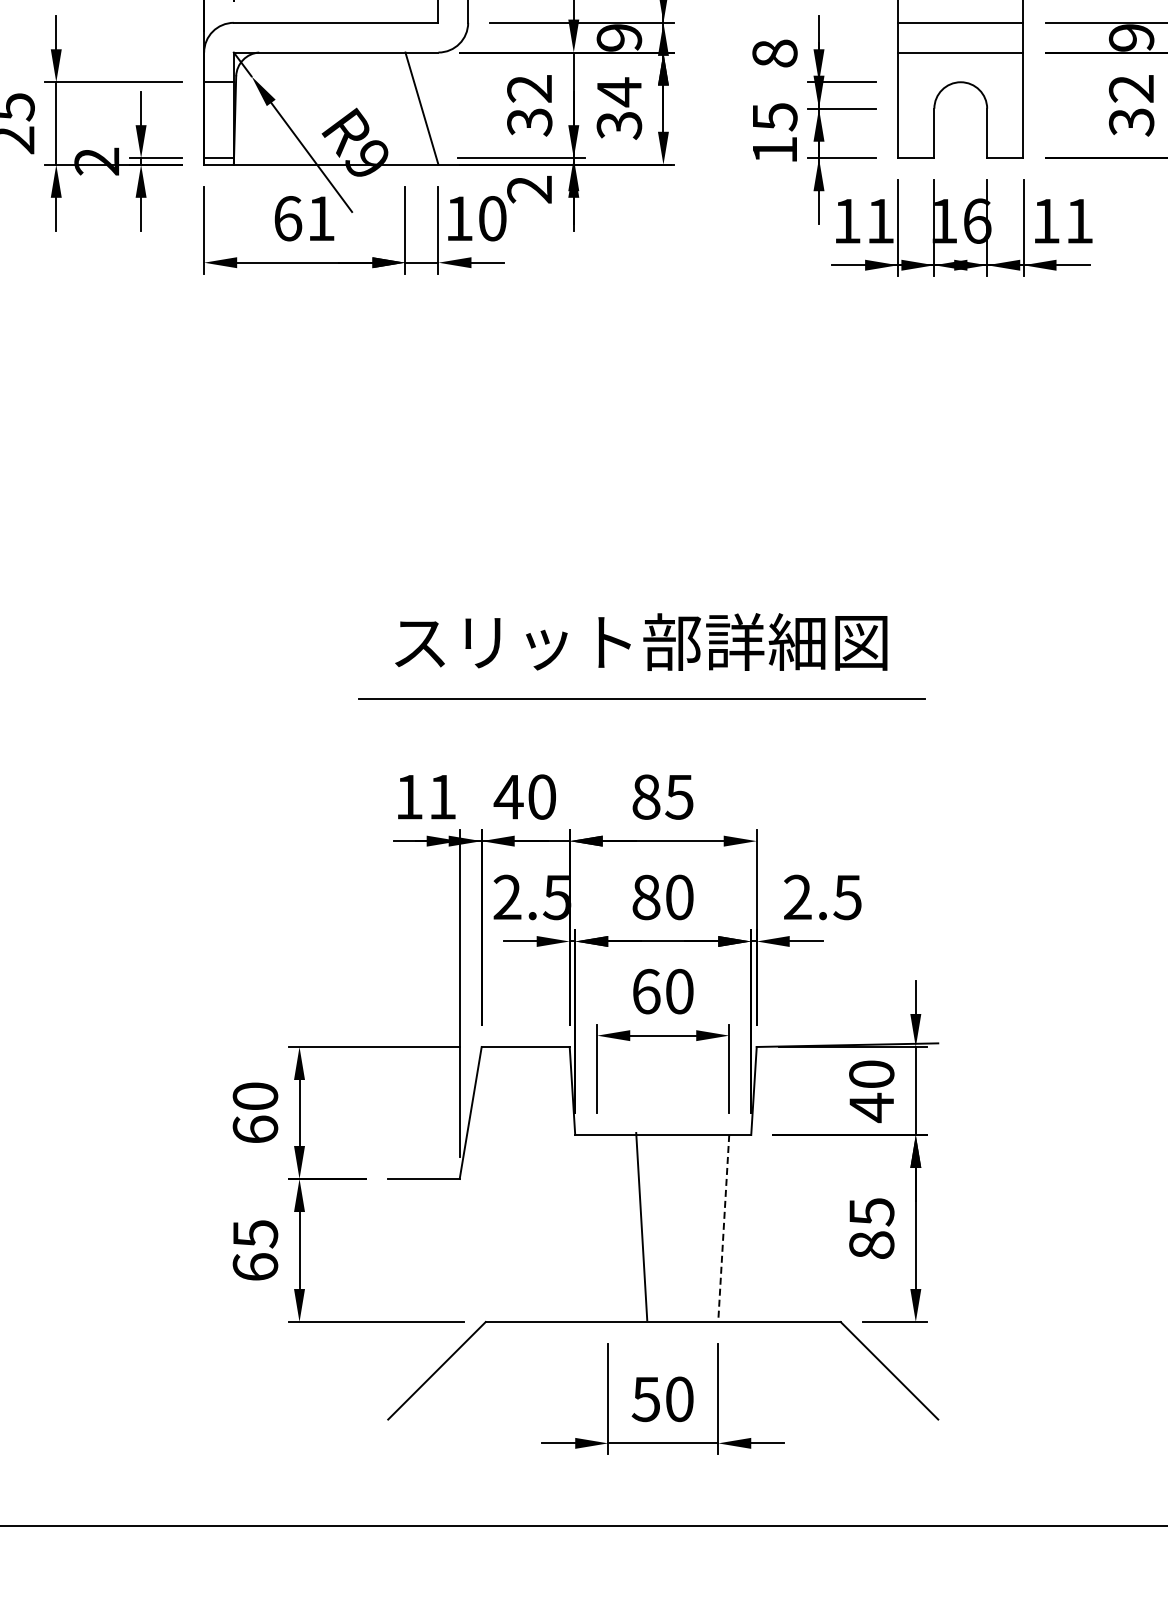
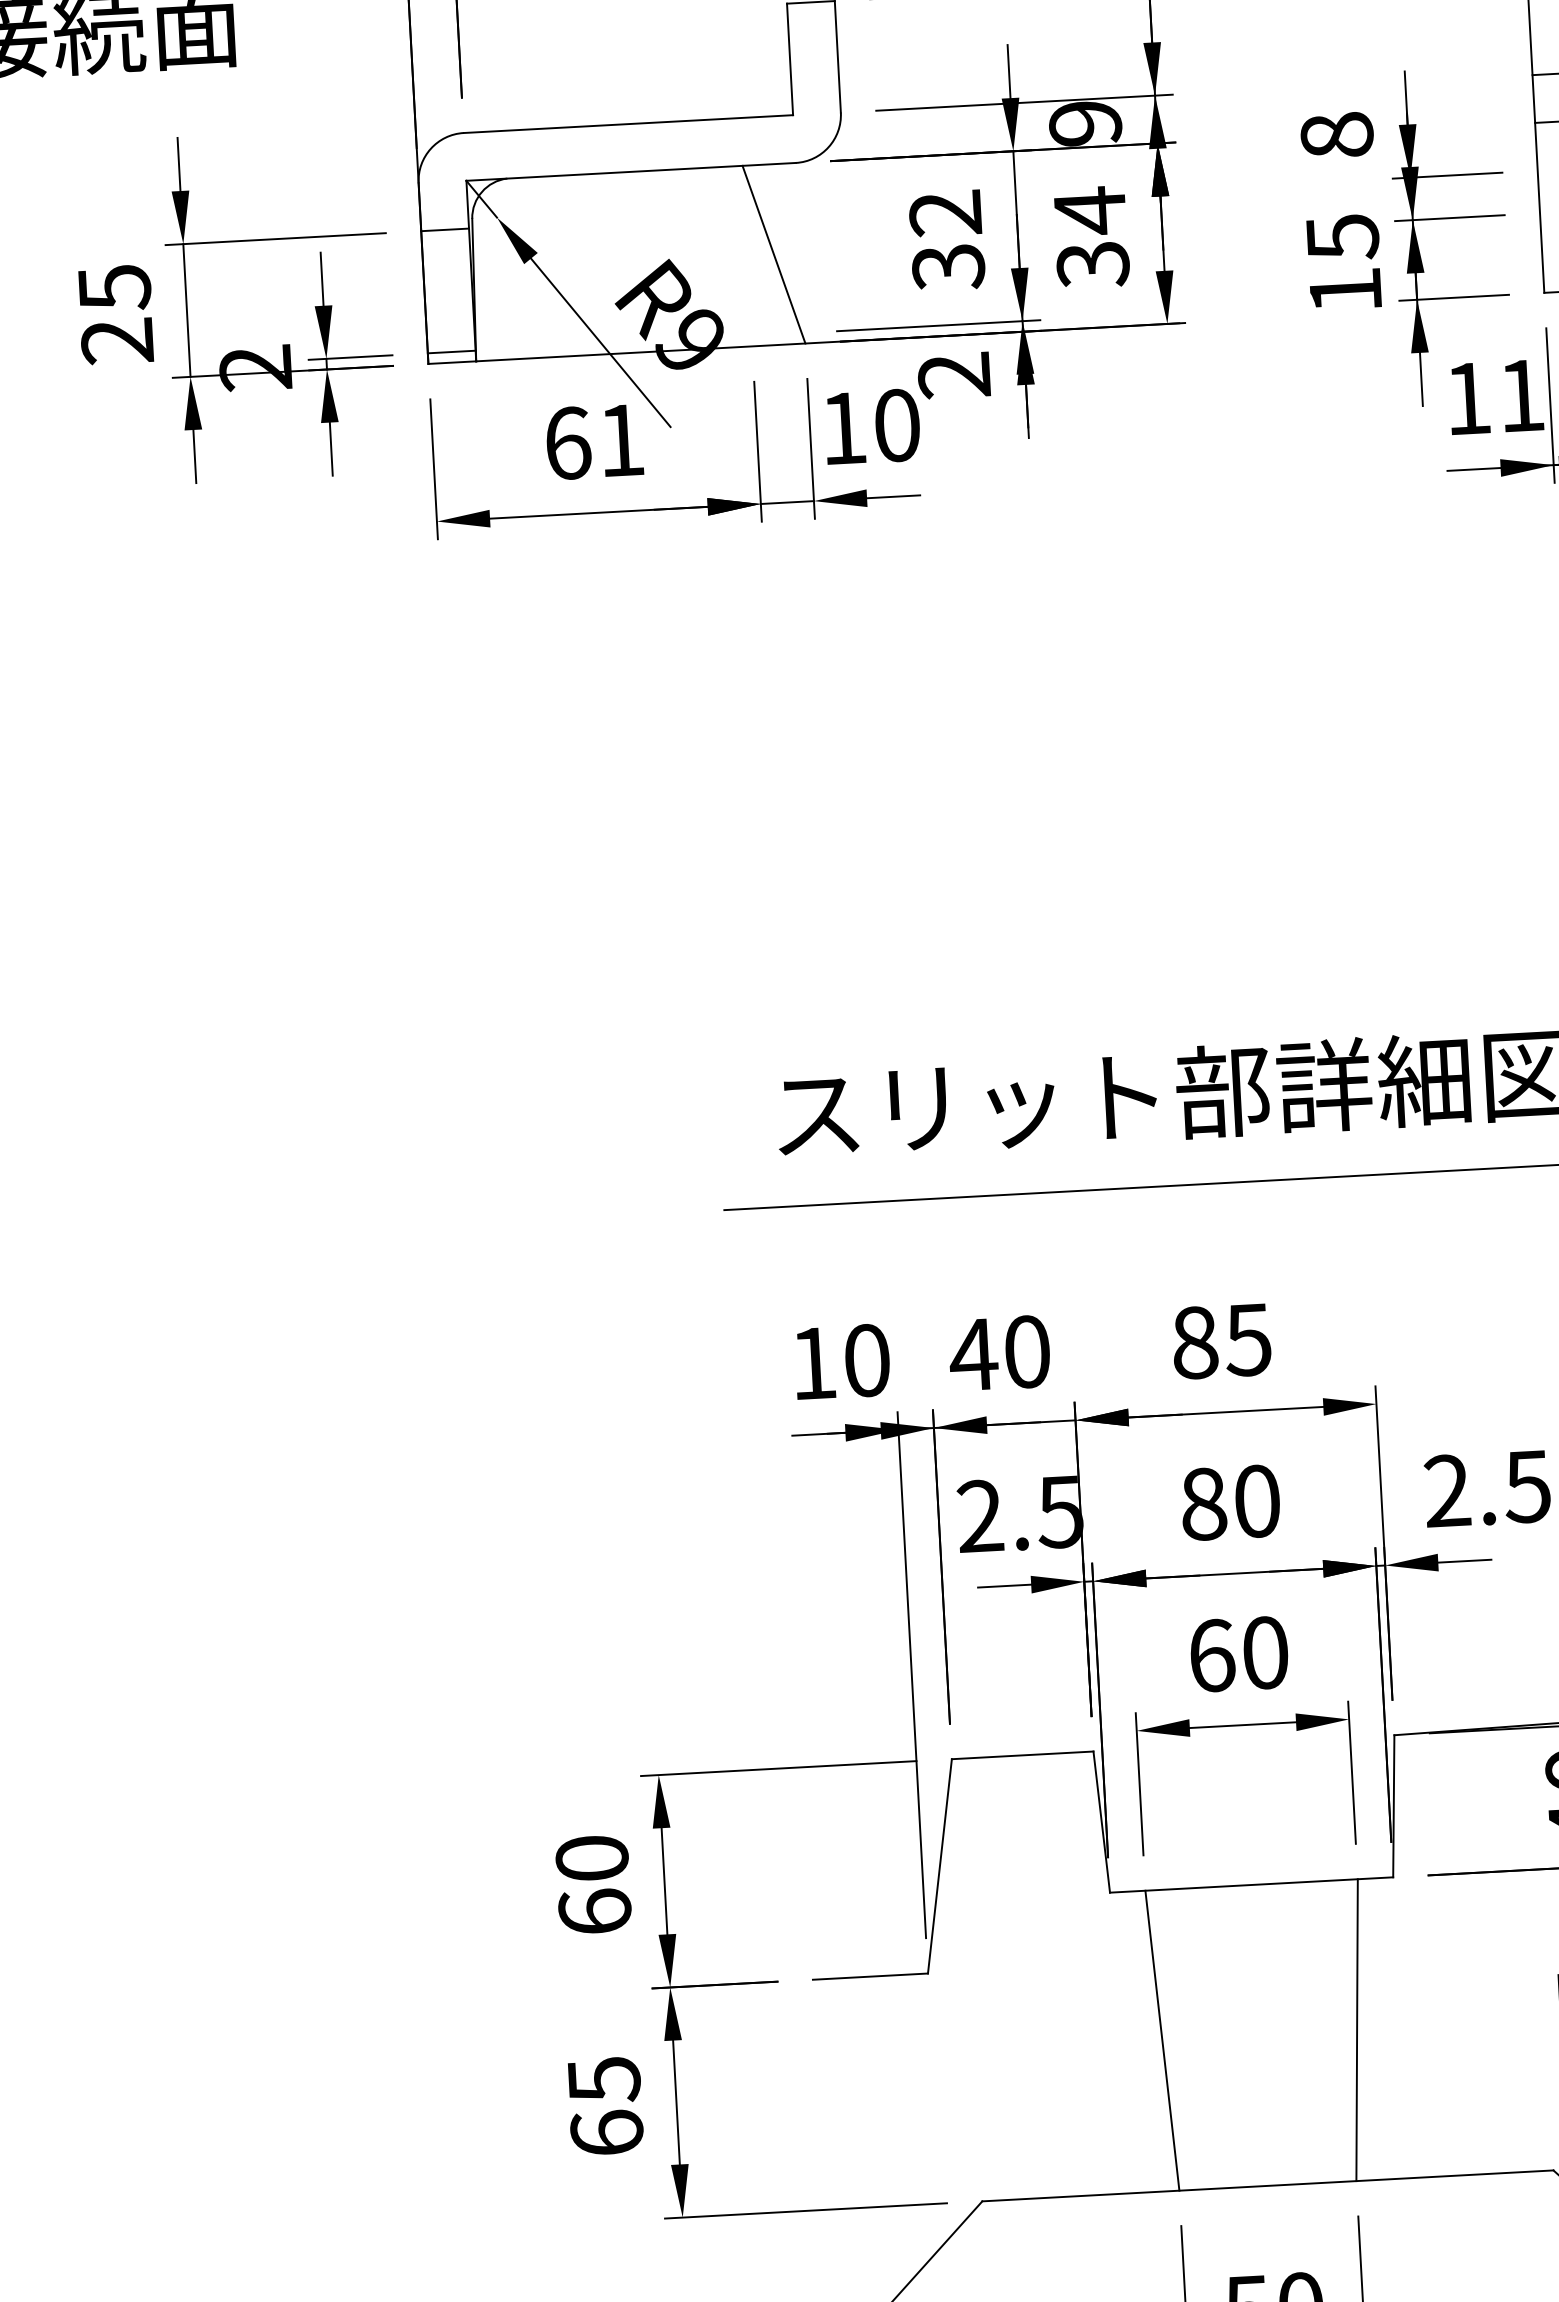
text: (442, 796) -> (866, 1359), 11 -> 10
line: (641, 1226) -> (1162, 2040), moved
line: (723, 1228) -> (1356, 2030), dashed -> solid

